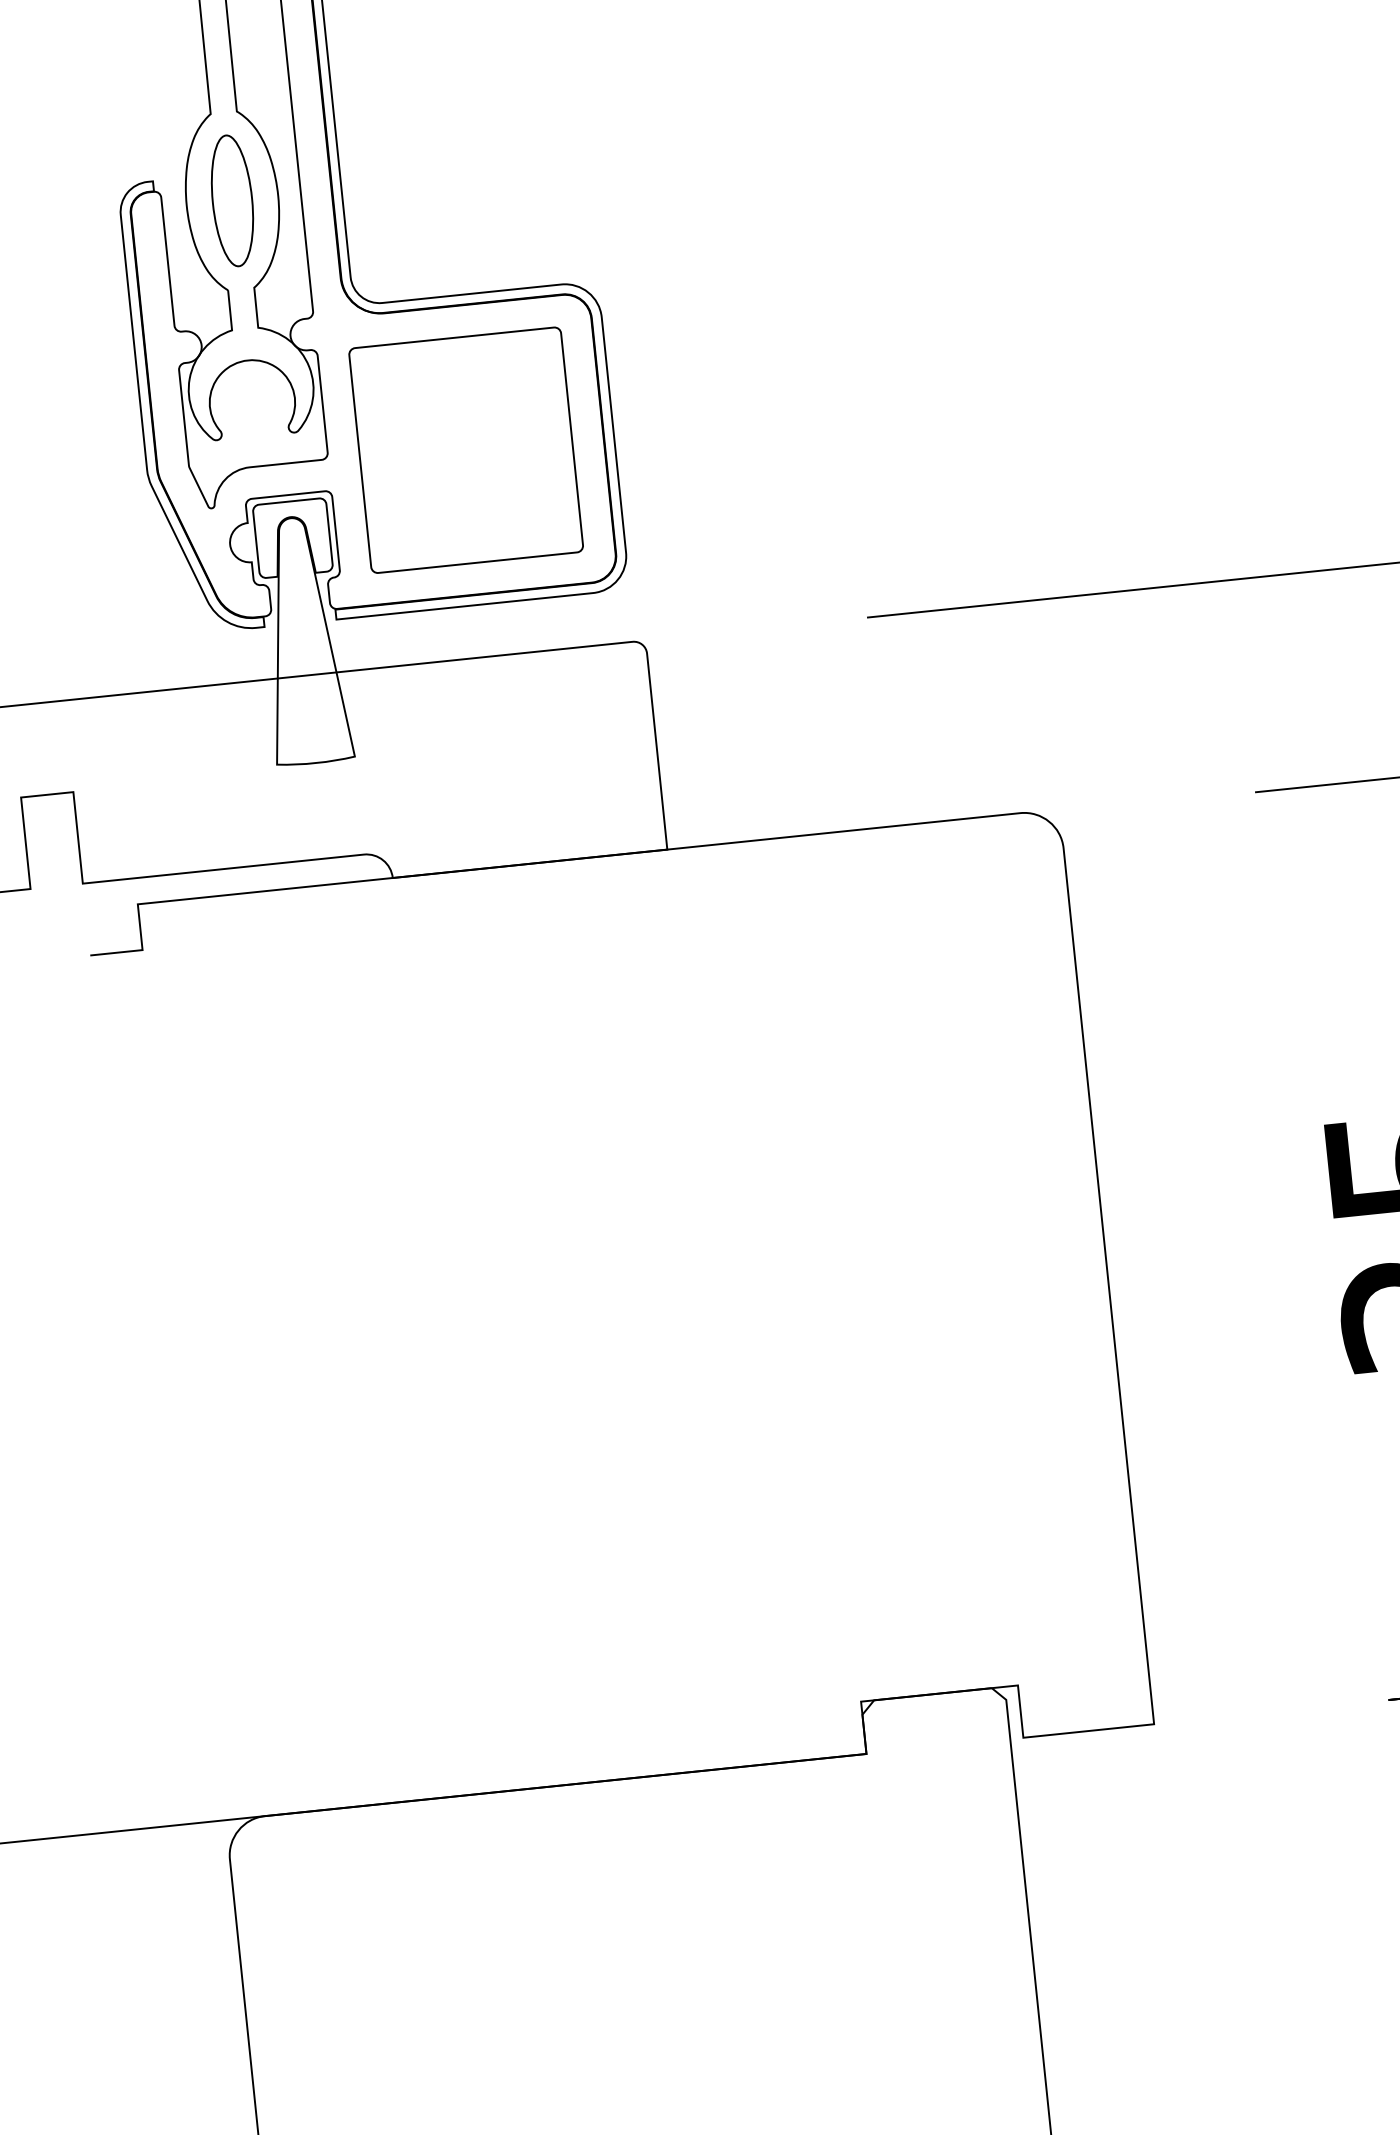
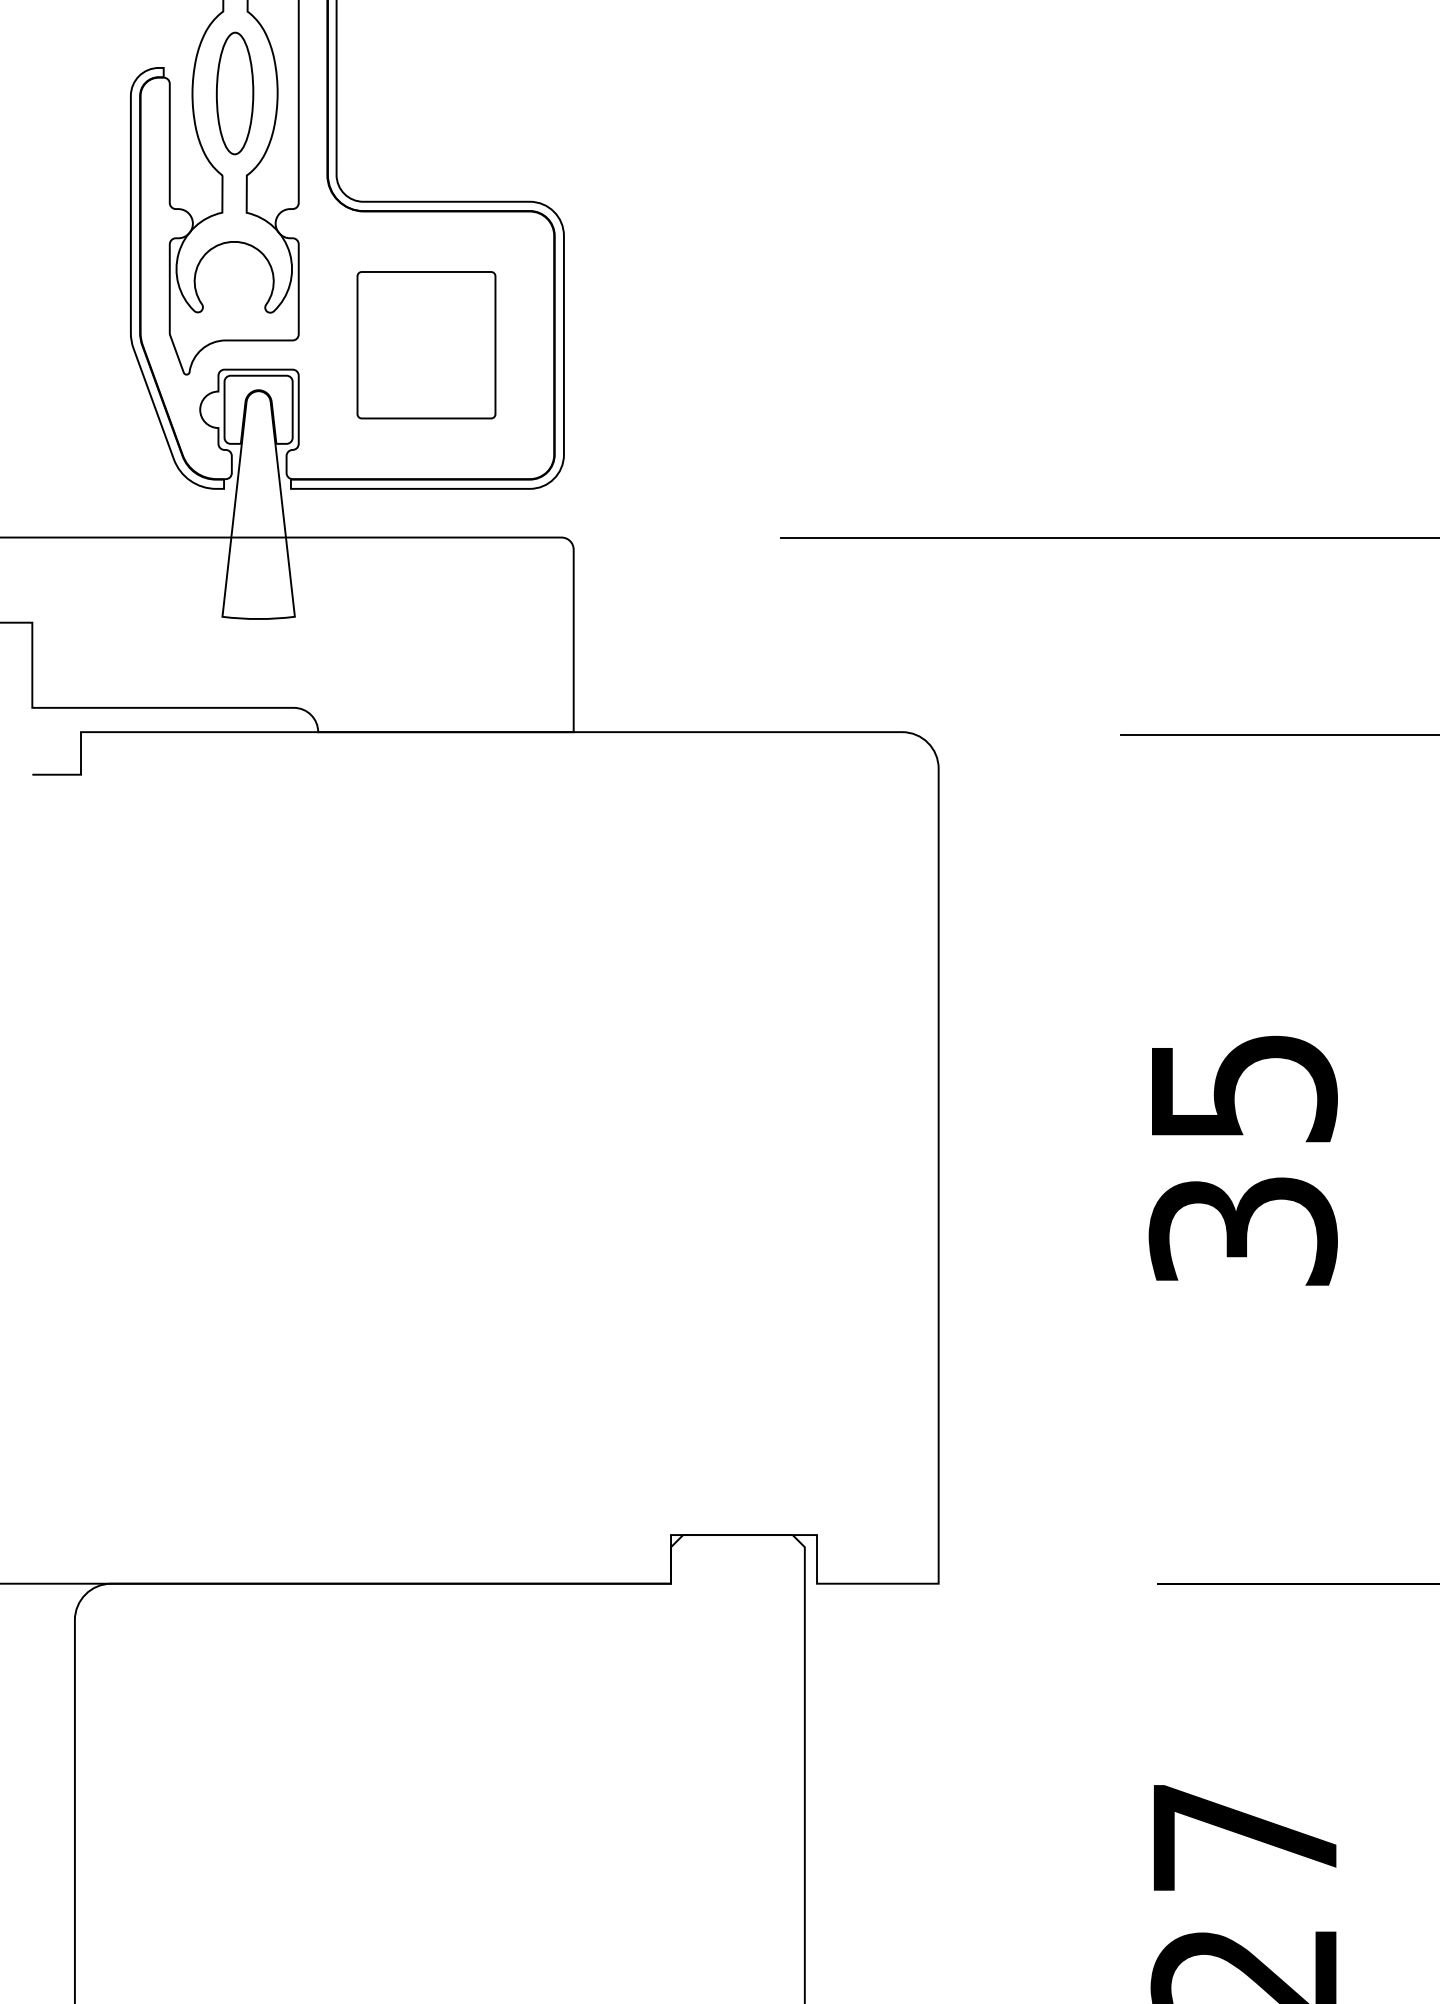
part: (466, 449) -> (426, 344), size x0.7

